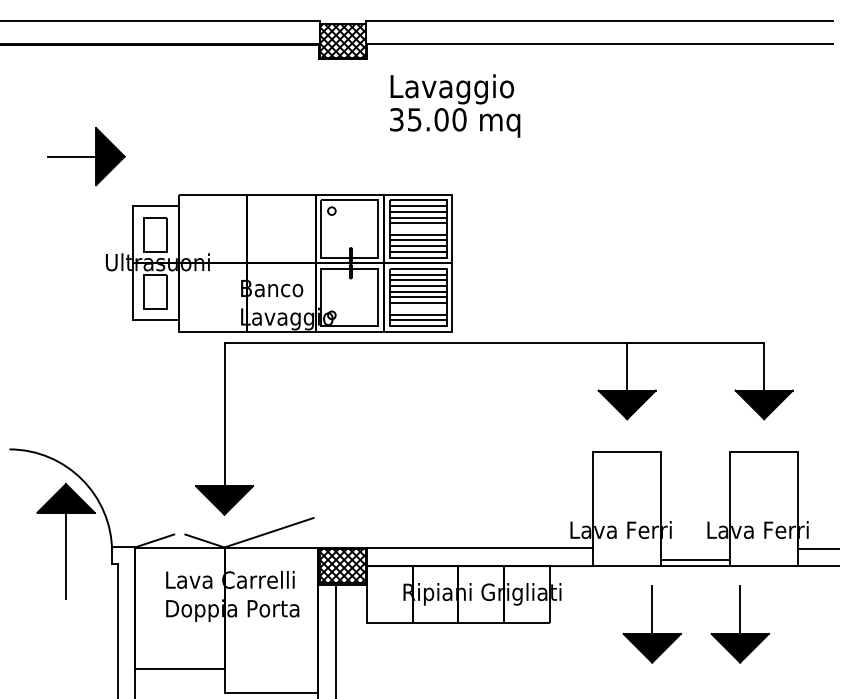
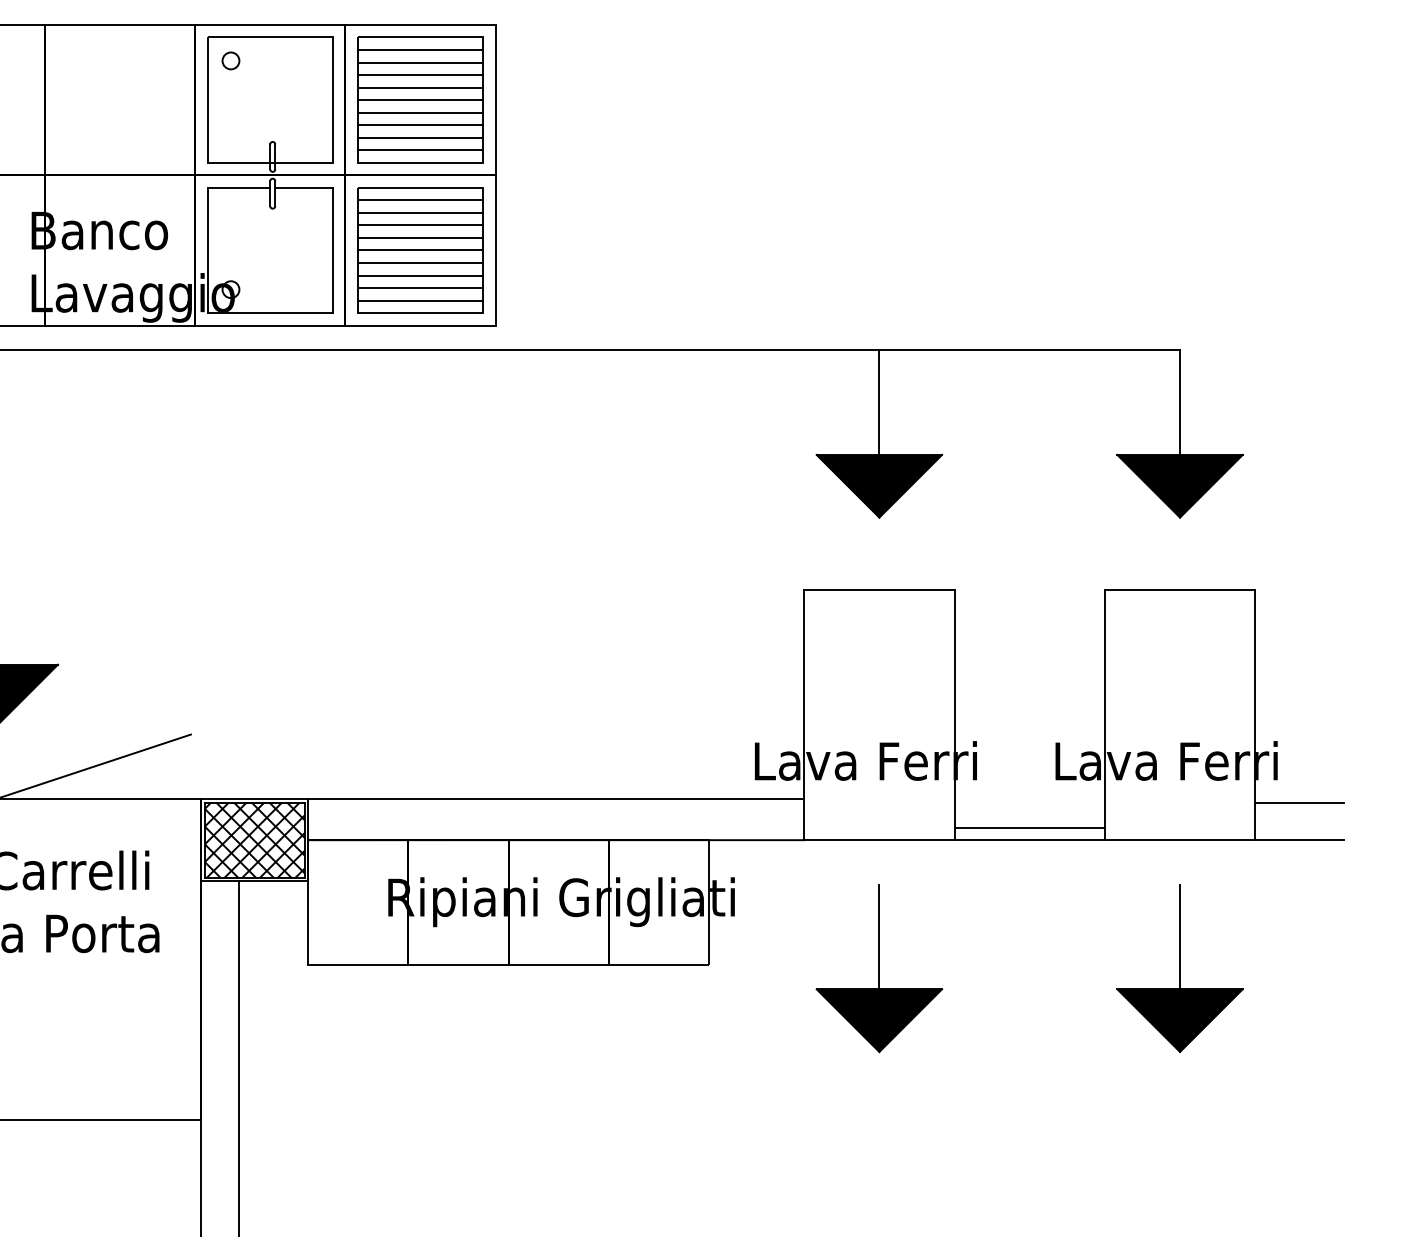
line: (417, 229) -> (418, 101), added
line: (417, 308) -> (418, 274), added
part: (651, 624) -> (877, 968), moved
part: (739, 624) -> (1178, 968), moved

